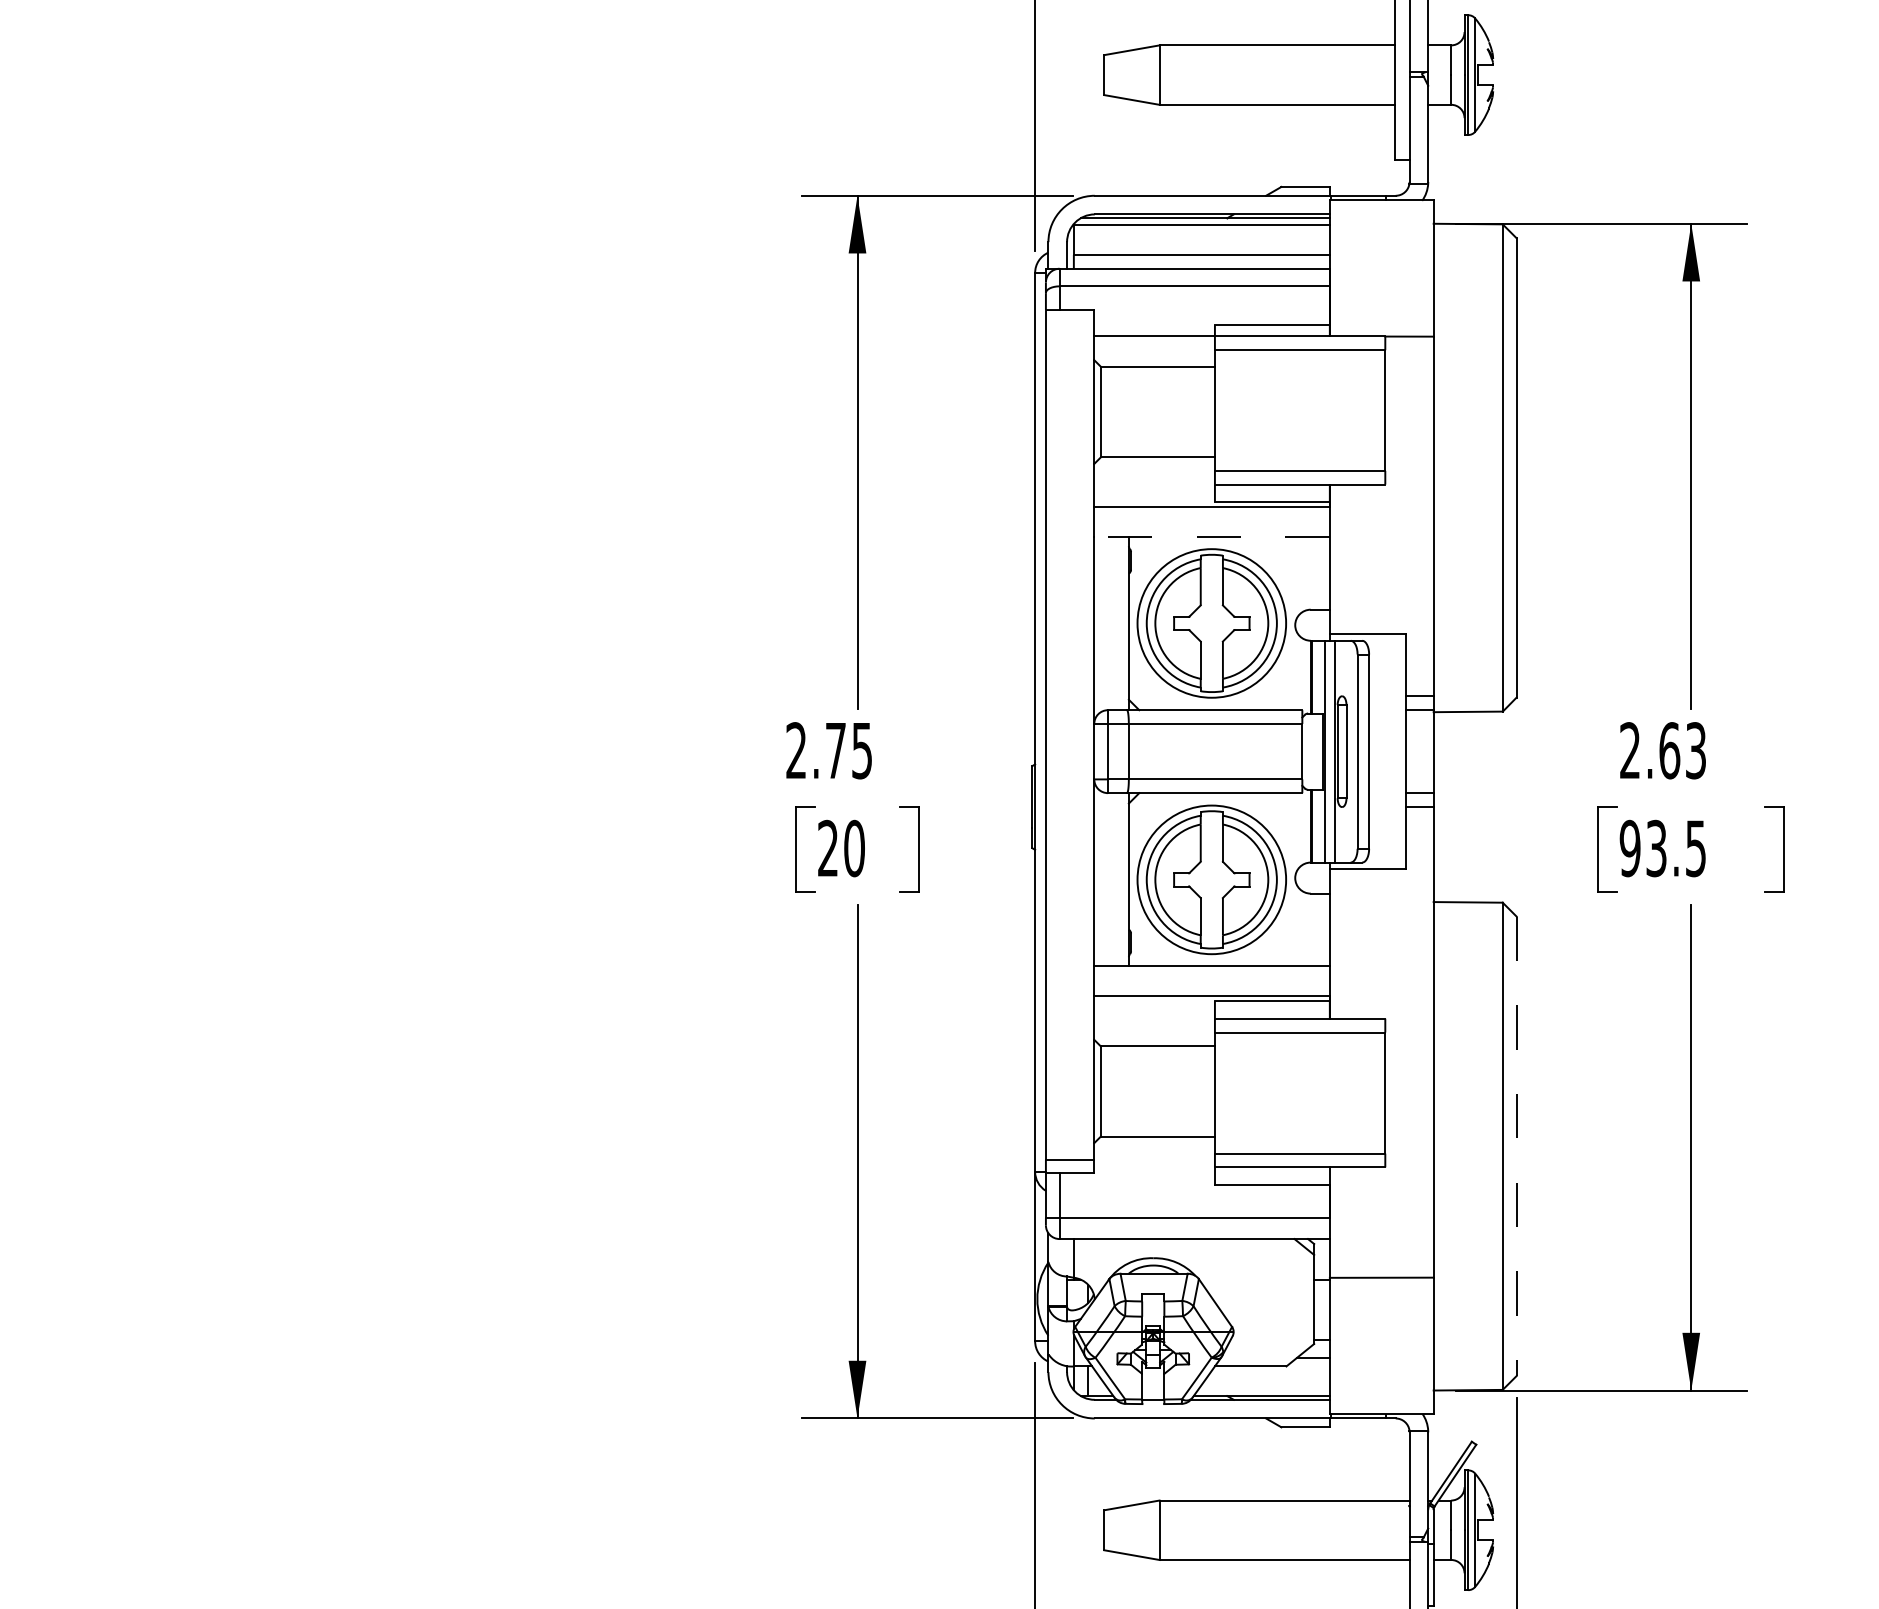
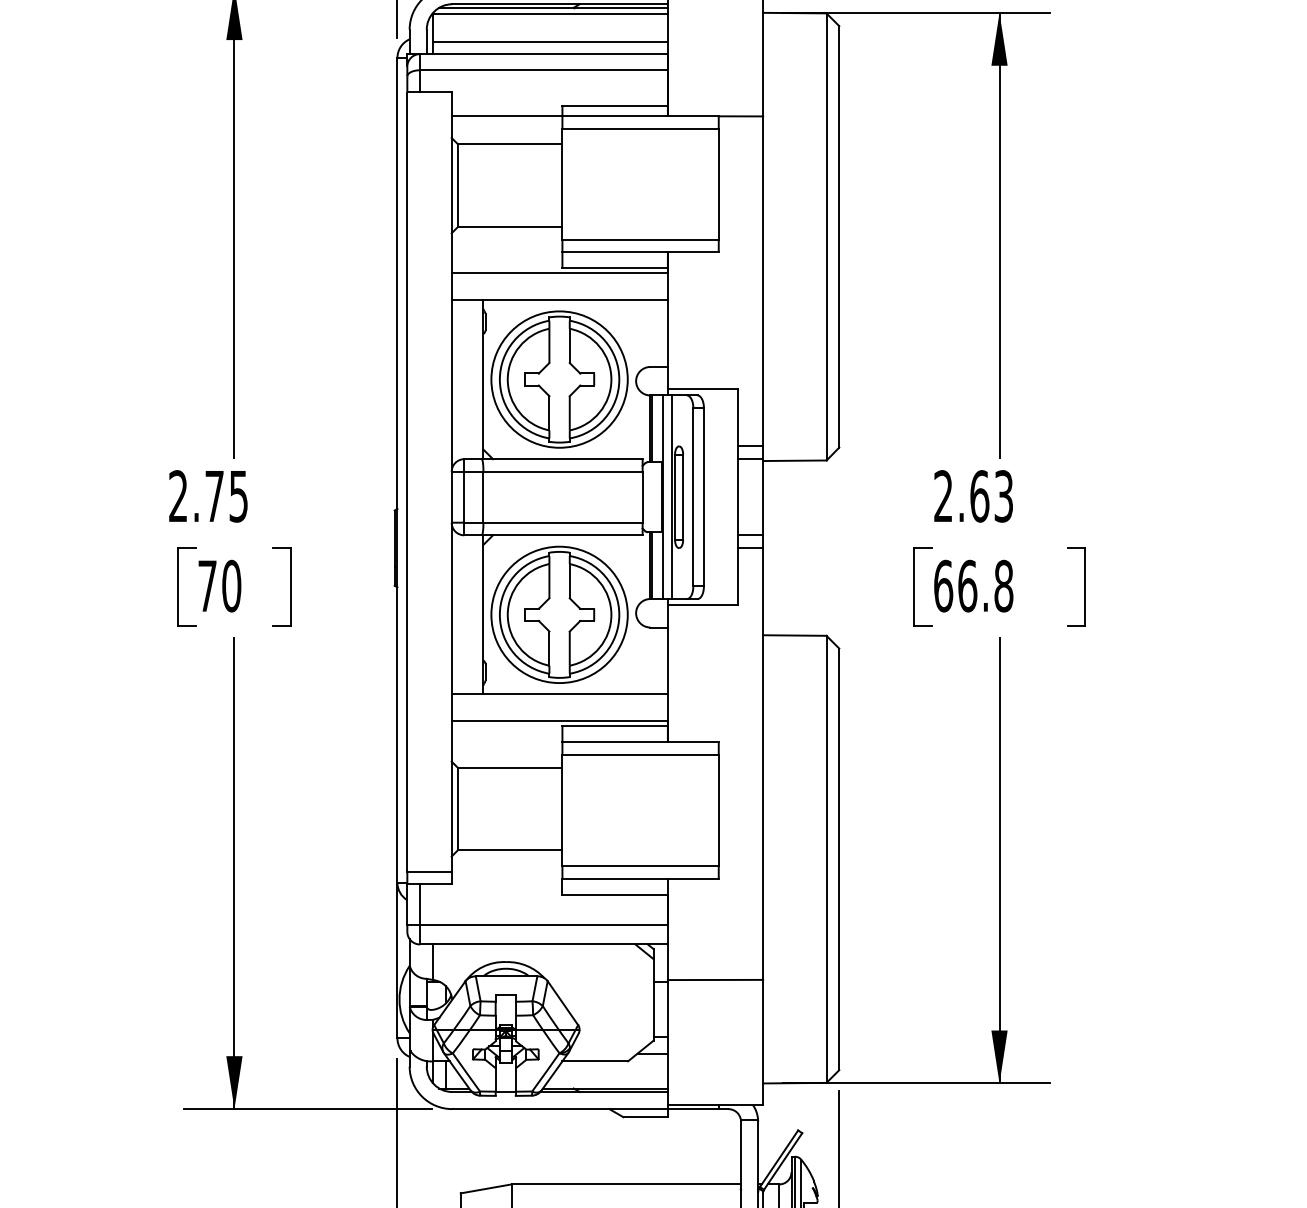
line: (1212, 536) -> (560, 299), dashed -> solid
text: (827, 847) -> (206, 585), 20 -> 70
text: (1662, 848) -> (973, 586), 93.5 -> 66.8
line: (1516, 1146) -> (839, 859), dashed -> solid

